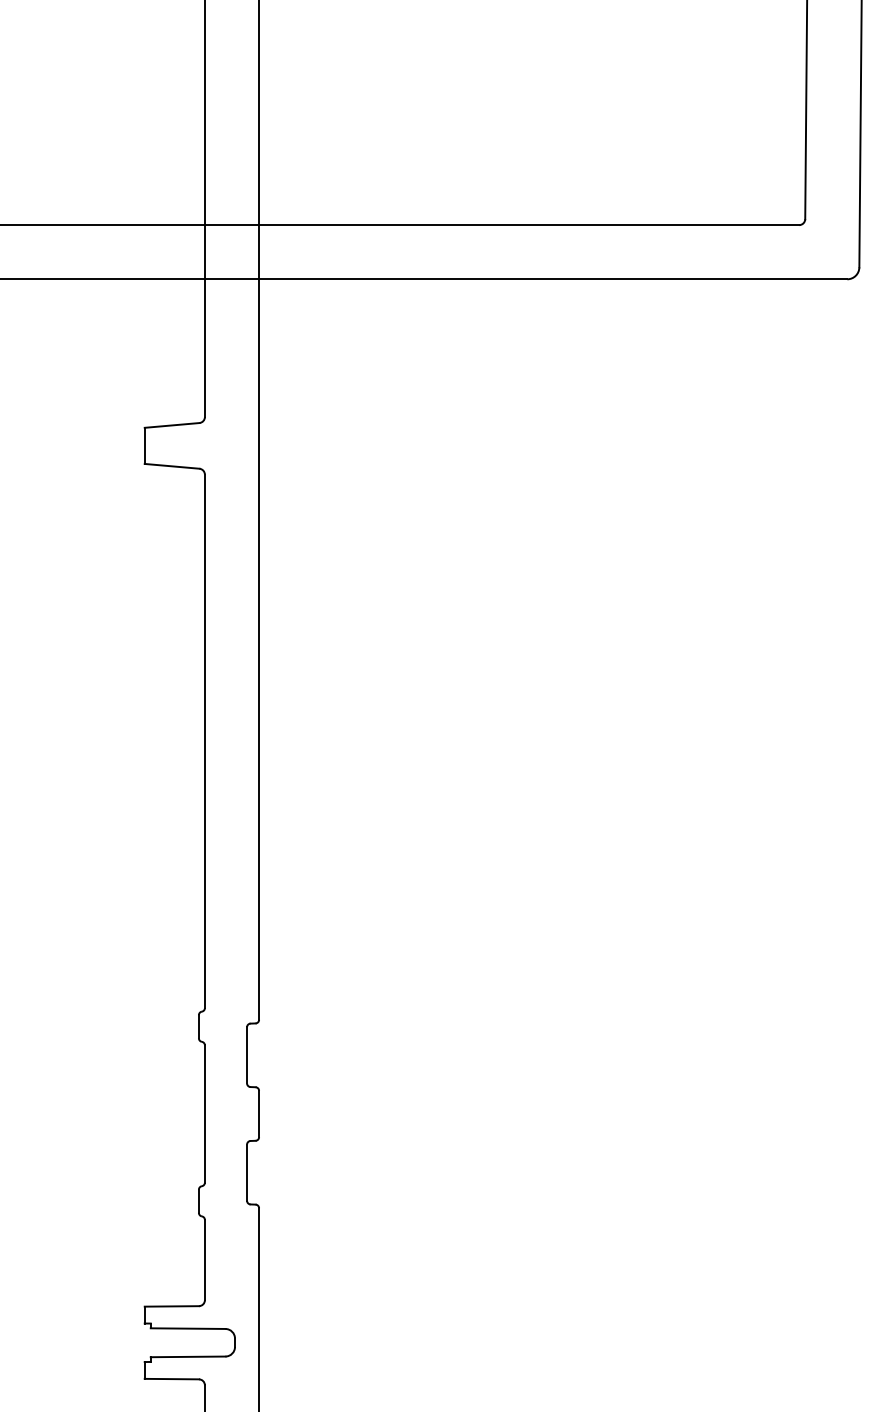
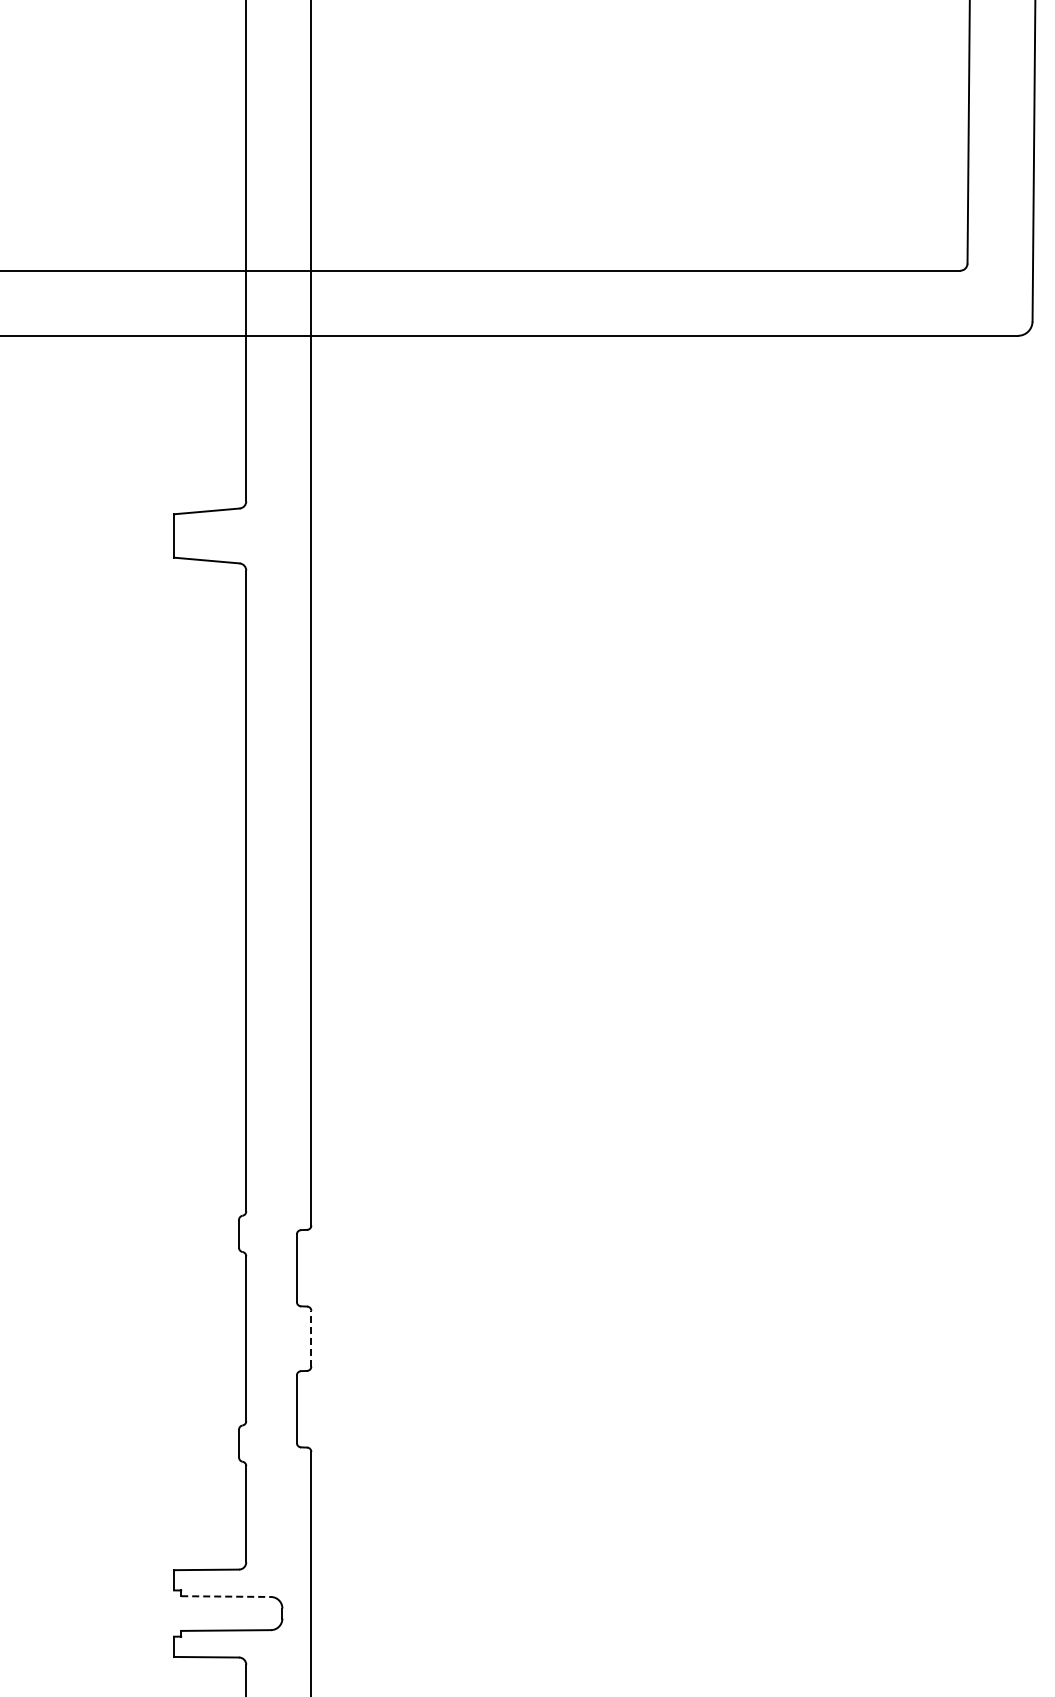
line: (259, 1113) -> (311, 1338), solid -> dashed
line: (188, 1328) -> (226, 1596), solid -> dashed

